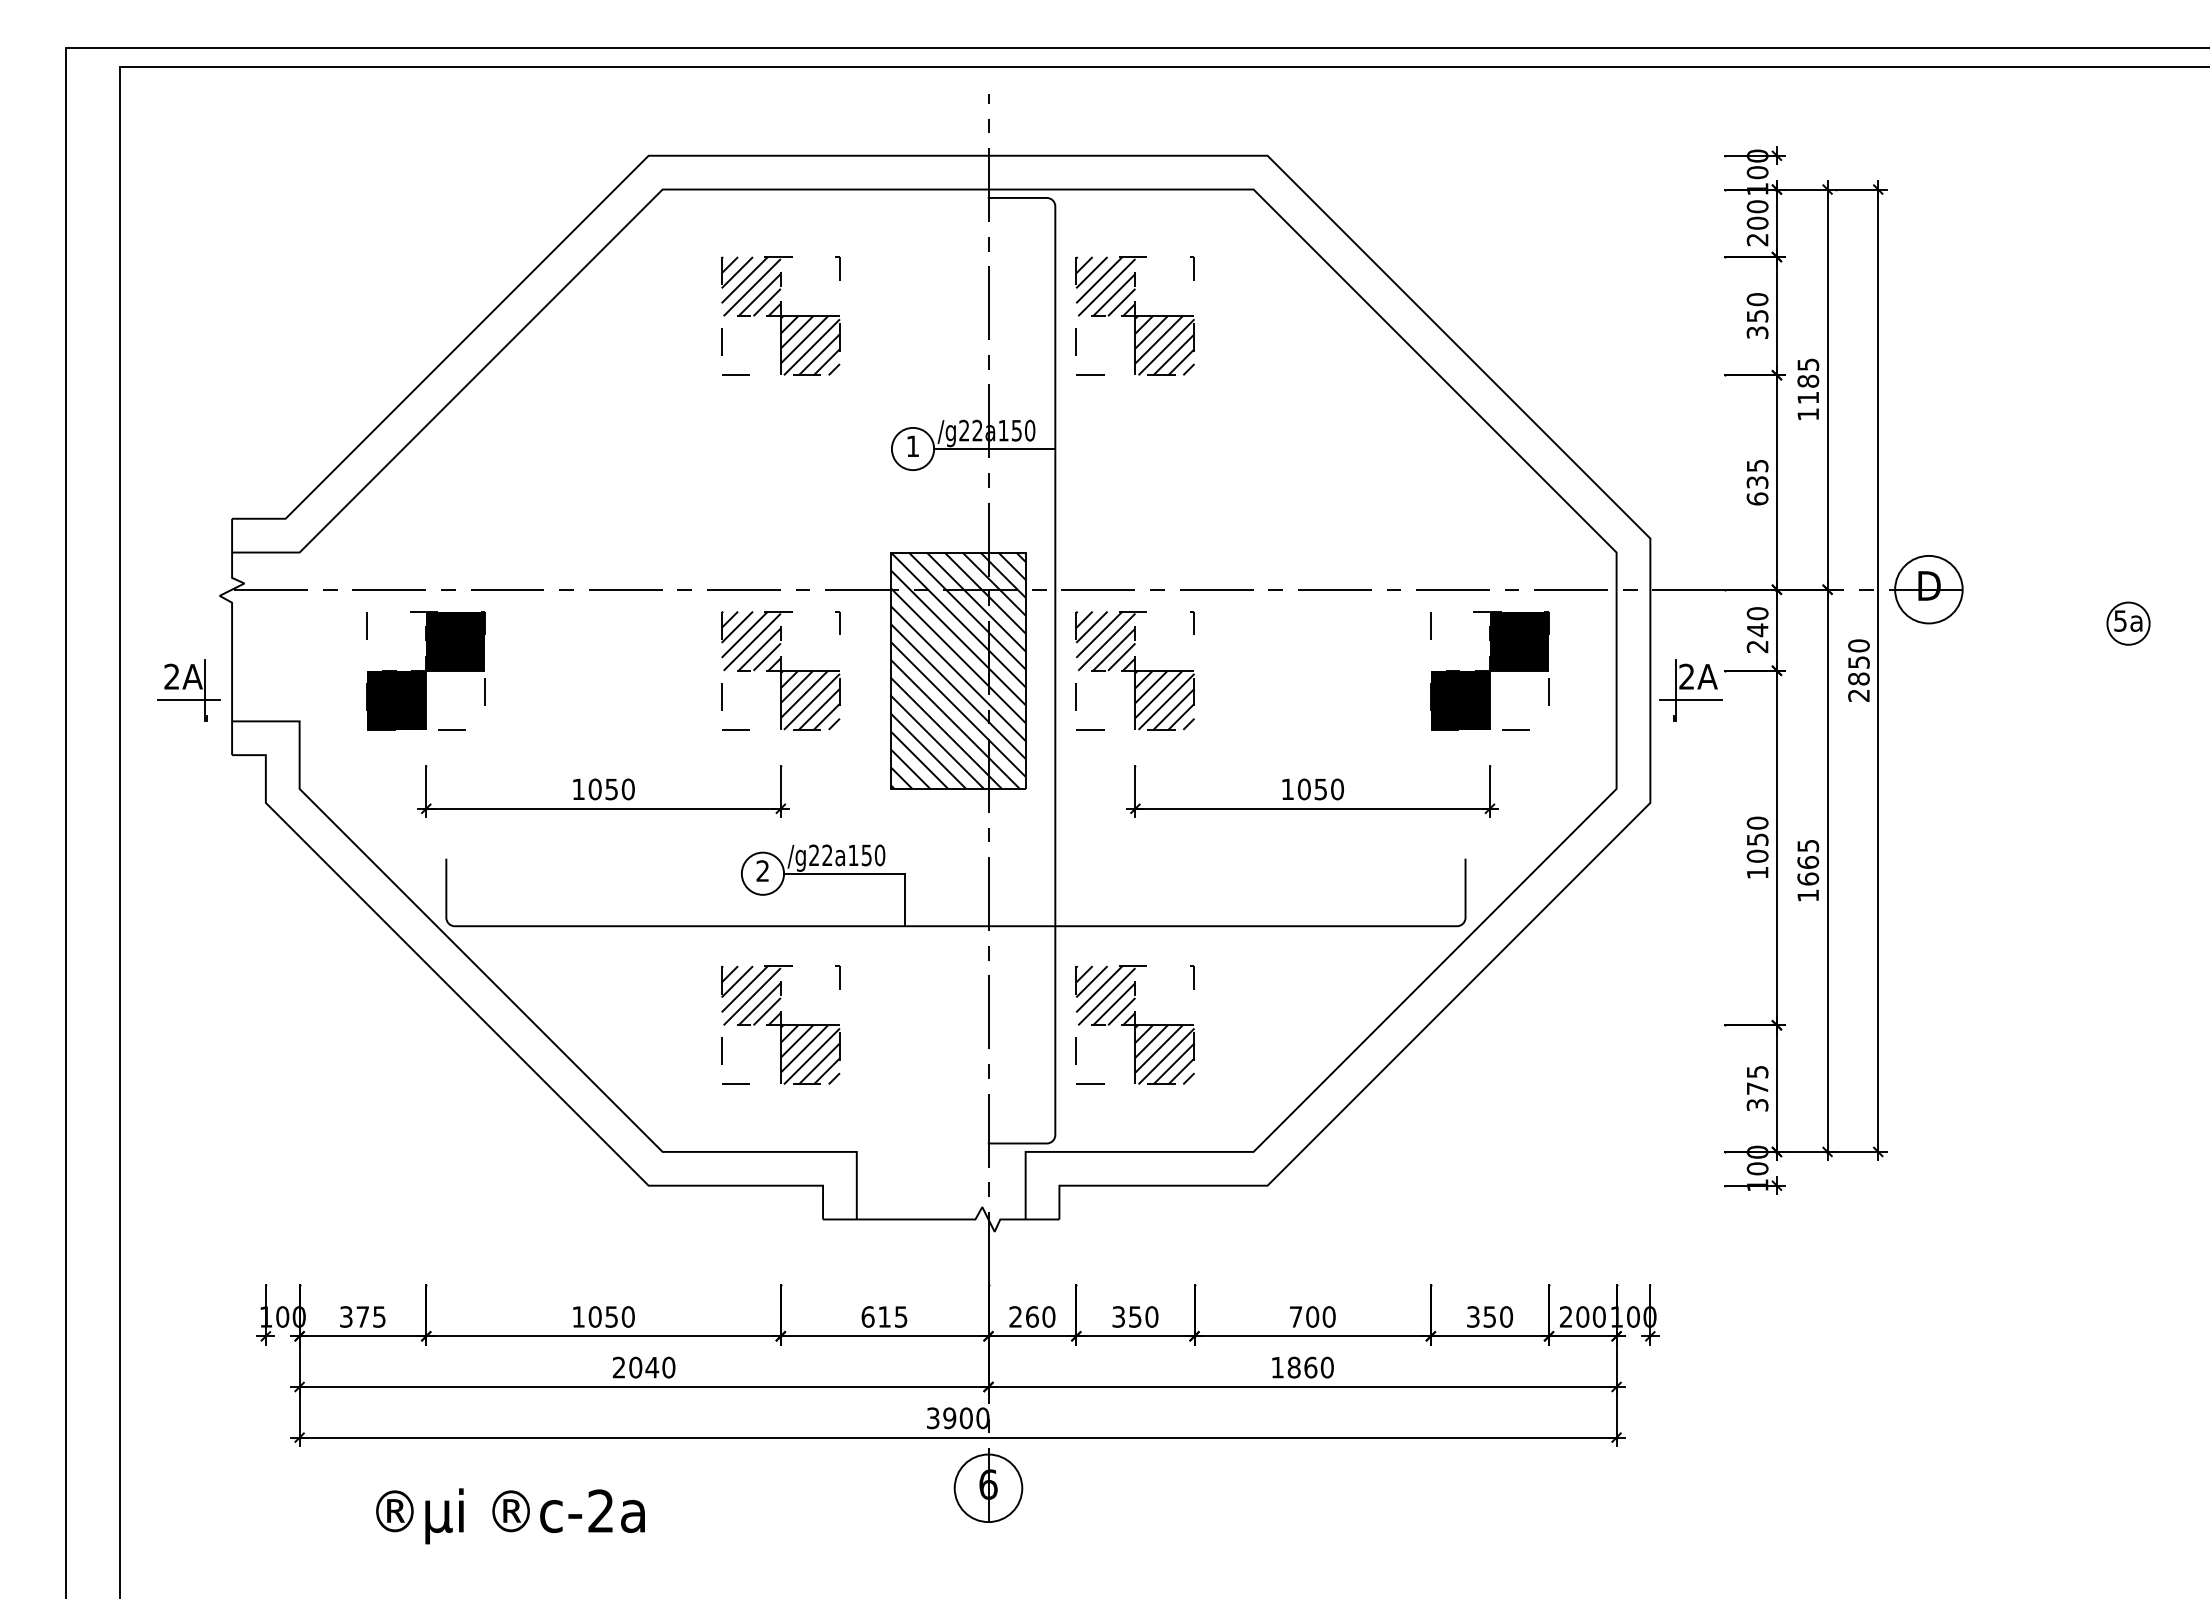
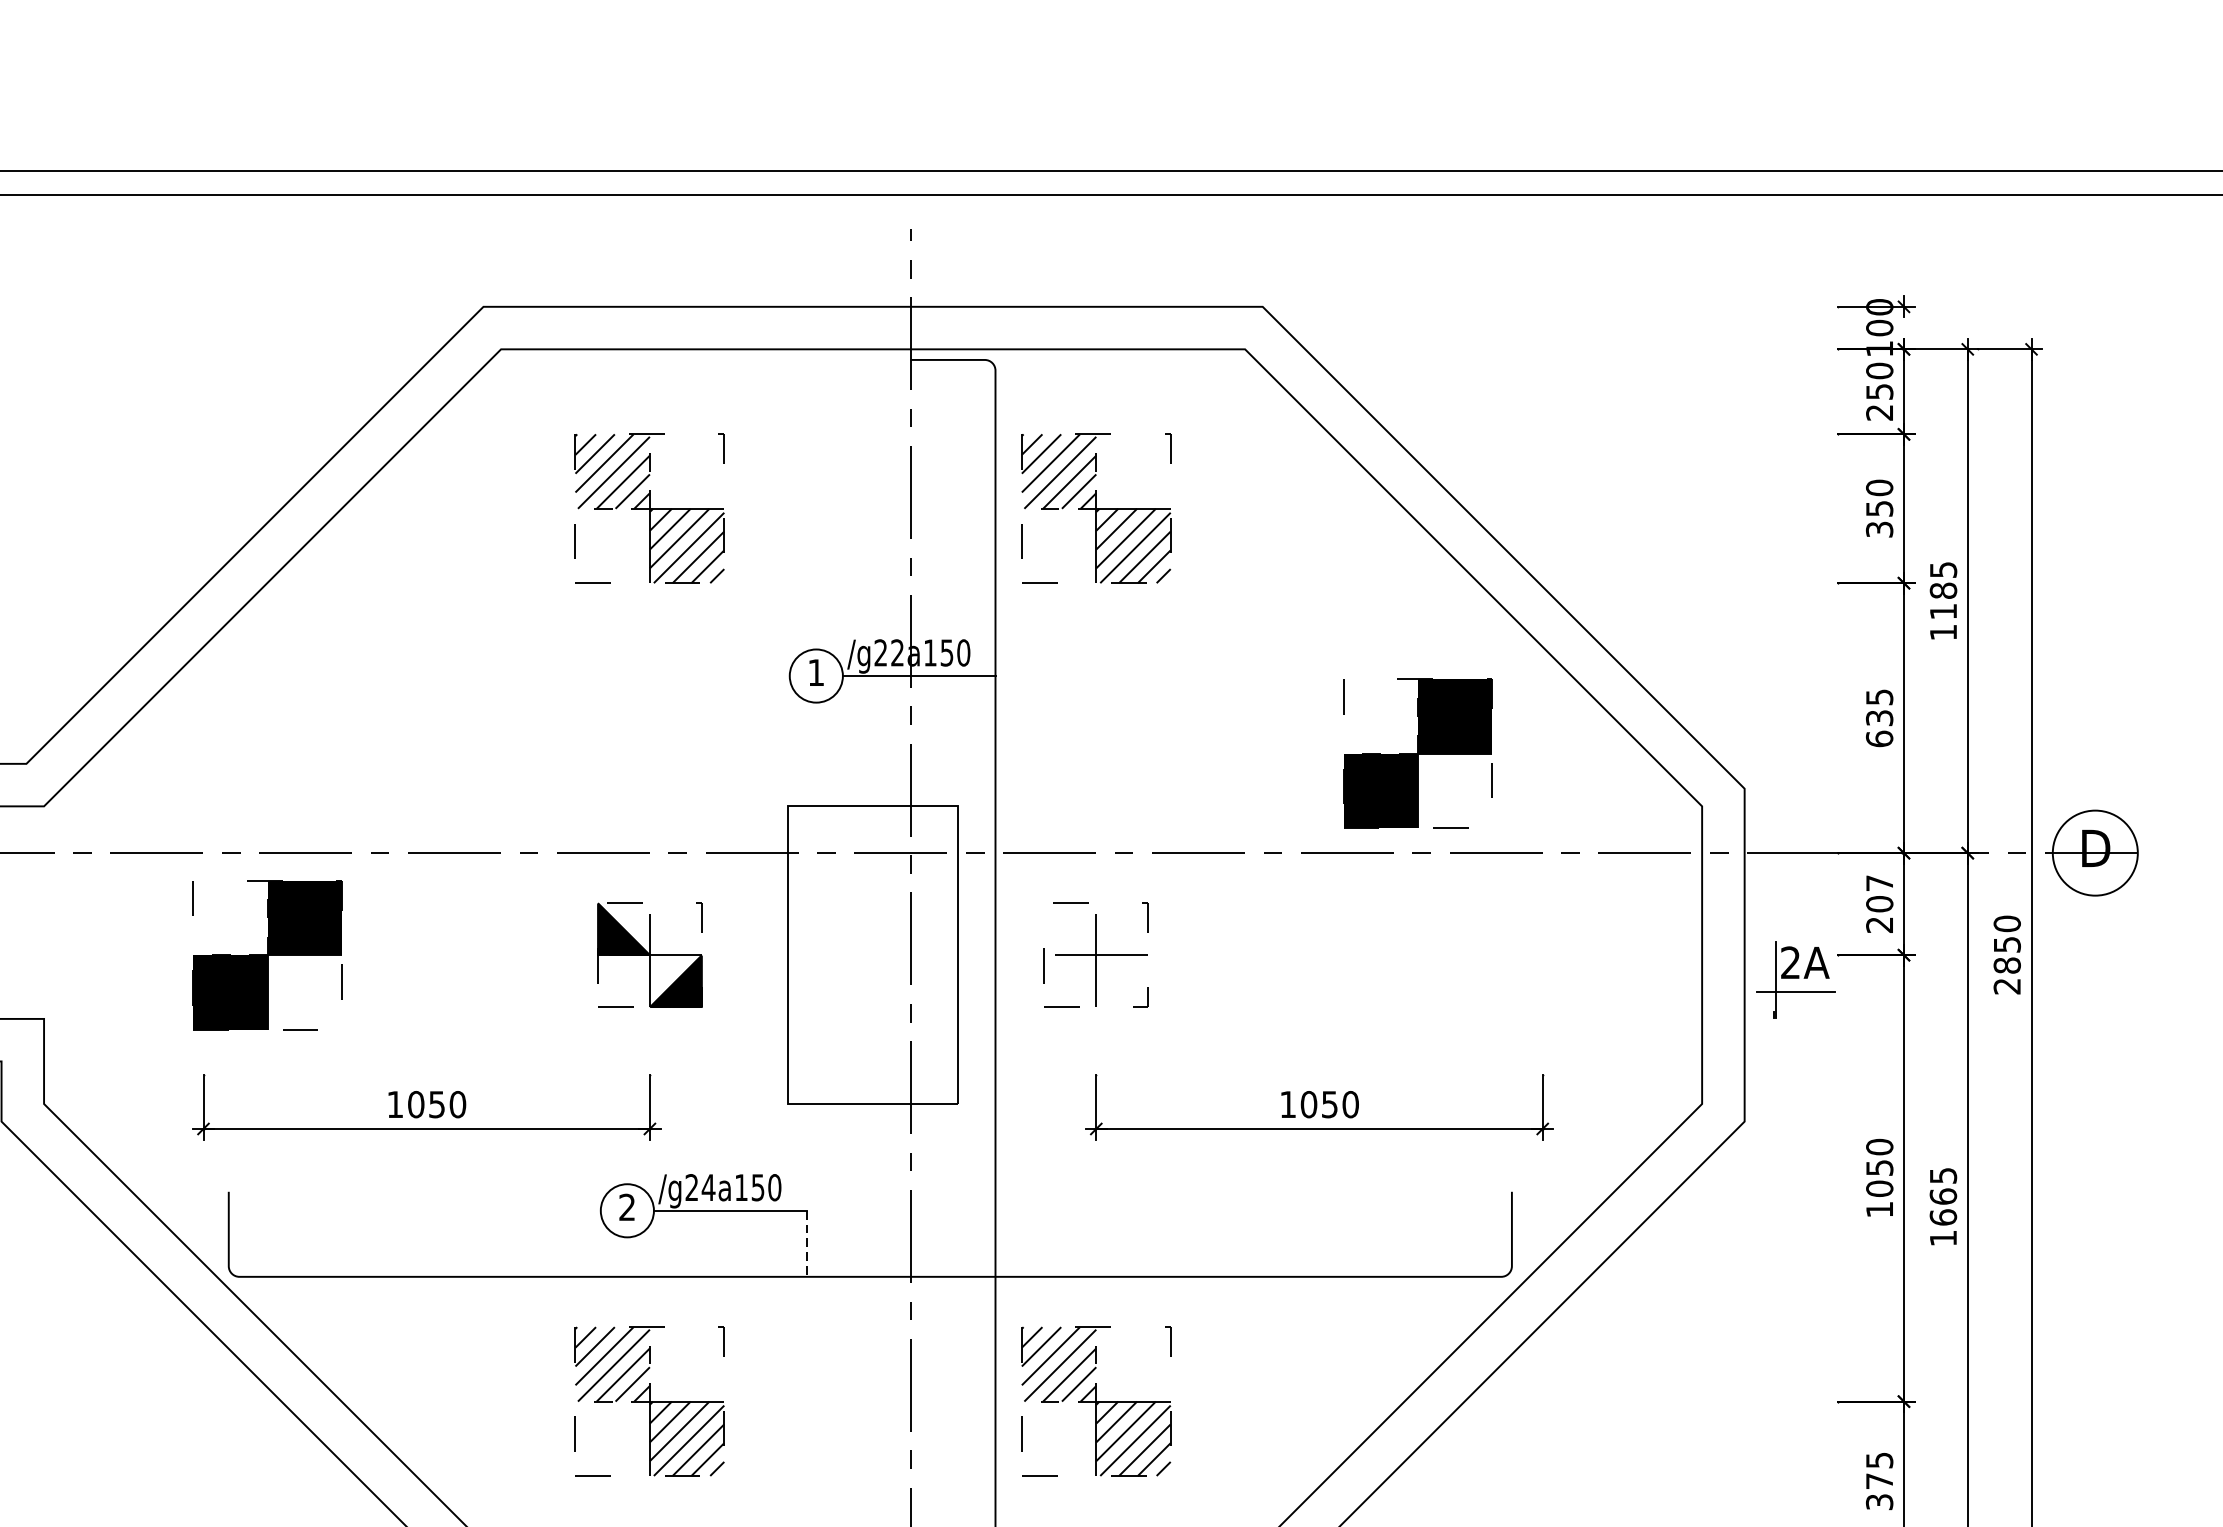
text: (1757, 222) -> (1879, 390), 200 -> 250
text: (1757, 622) -> (1879, 894), 240 -> 207
part: (425, 670) -> (266, 954), moved
part: (780, 670) -> (649, 954), size x0.7
hatch: (957, 670) -> (872, 954), removed
part: (1134, 670) -> (1095, 954), size x0.7
part: (1489, 670) -> (1417, 753), moved
text: (827, 854) -> (708, 1186), /g22a150 -> /g24a150
line: (905, 900) -> (806, 1244), solid -> dashed

